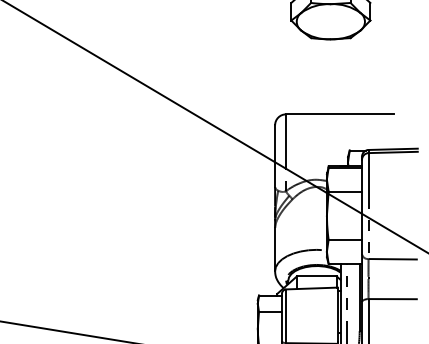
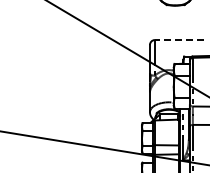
line: (339, 115) -> (179, 40), solid -> dashed

